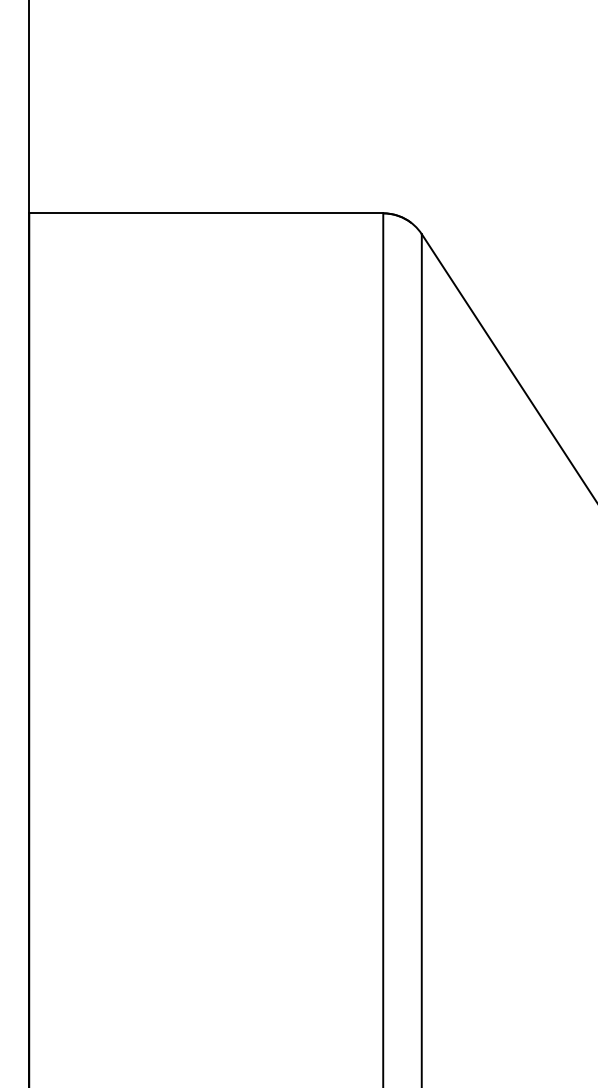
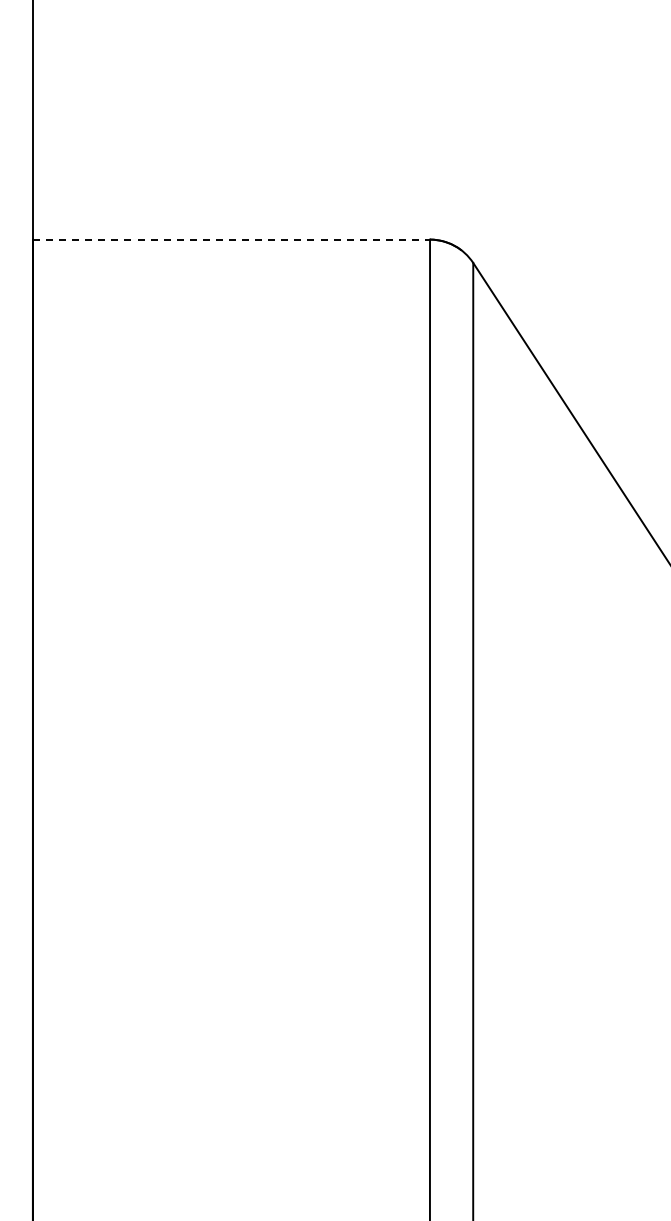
line: (206, 213) -> (231, 239), solid -> dashed

